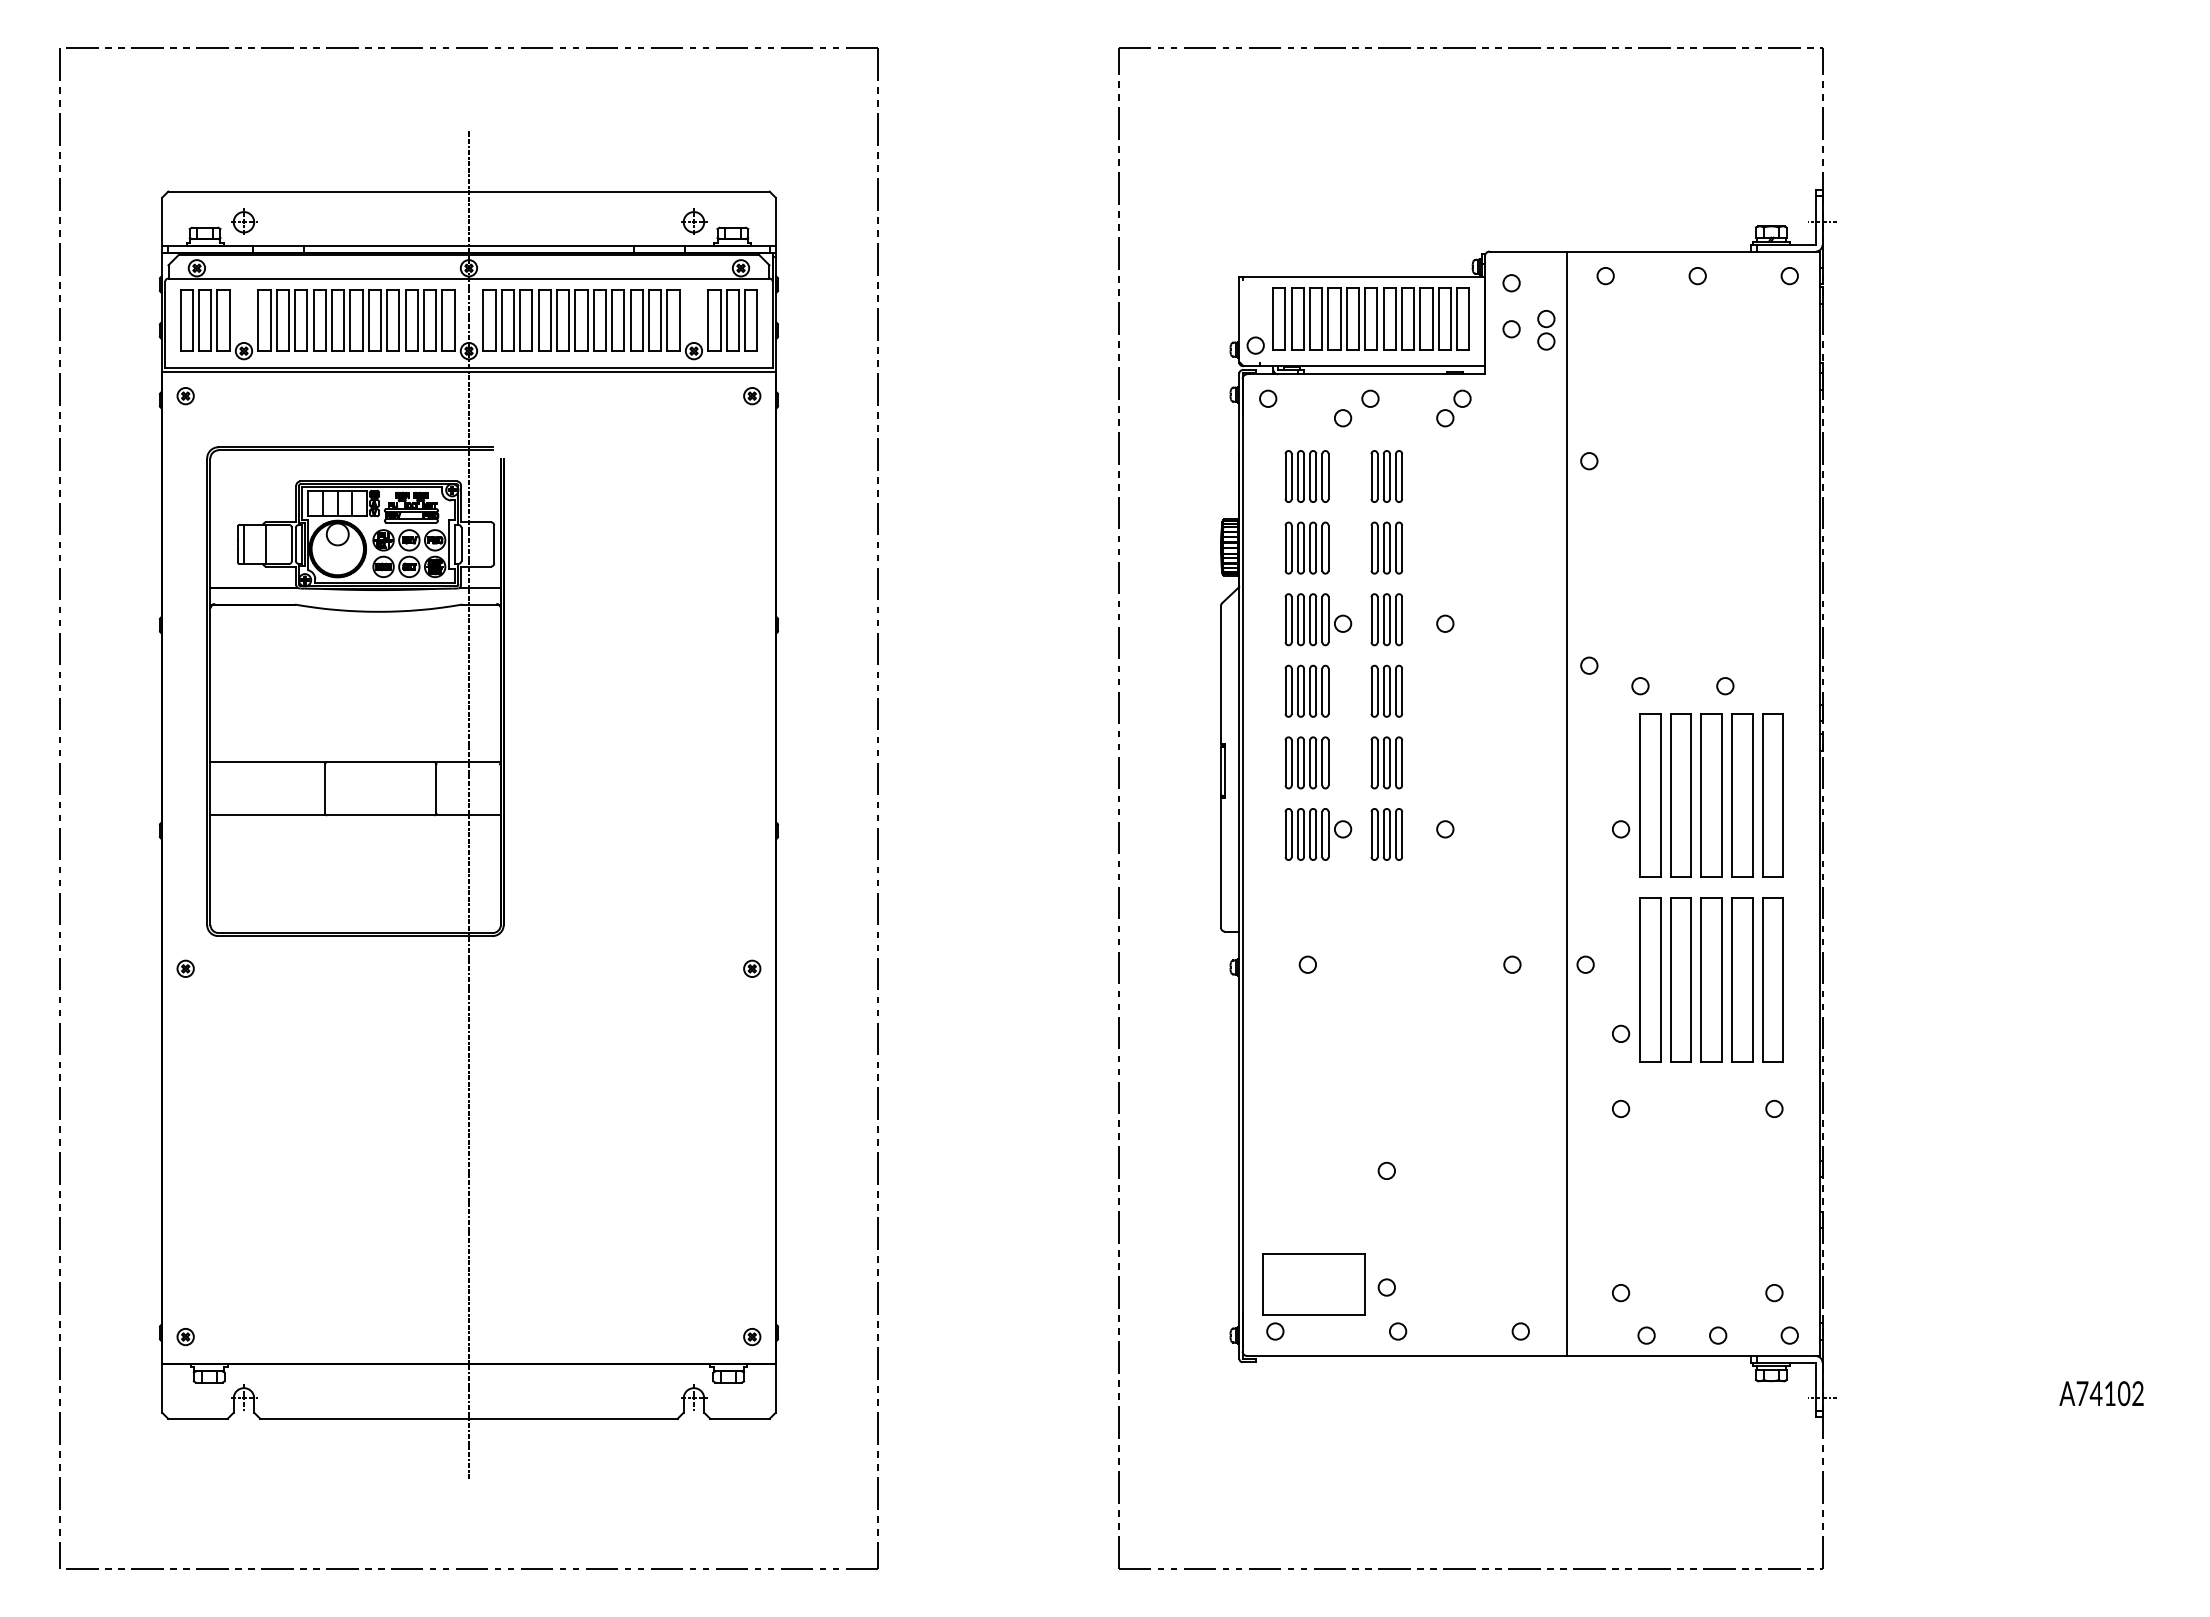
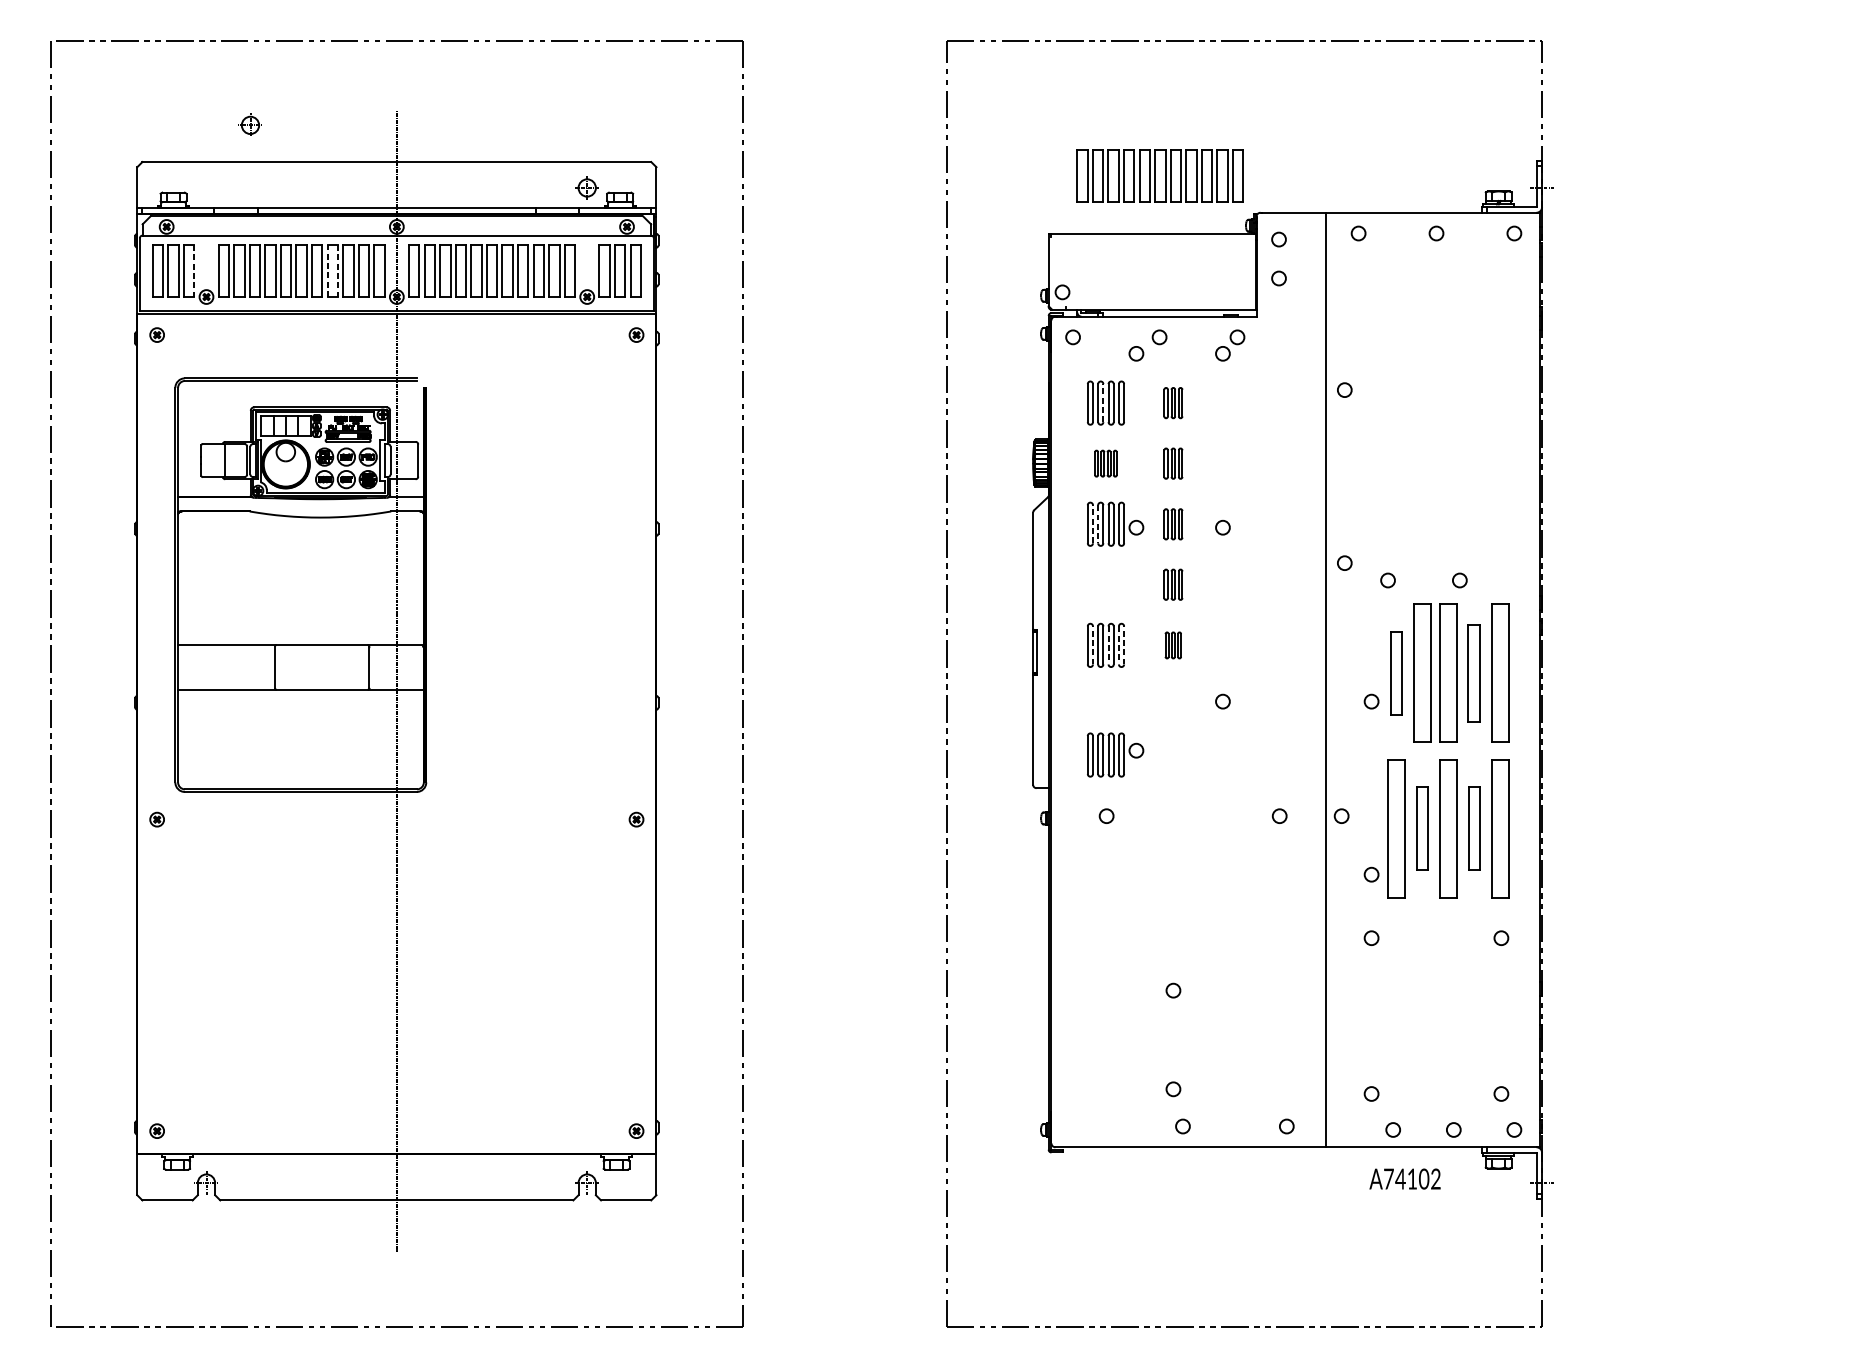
part: (244, 221) -> (250, 124), moved
part: (1370, 318) -> (1159, 175), moved
line: (229, 320) -> (194, 271), solid -> dashed
line: (387, 320) -> (327, 271), solid -> dashed
line: (399, 320) -> (338, 271), solid -> dashed
part: (1546, 330) -> (1308, 279), removed
line: (1304, 476) -> (1103, 403), solid -> dashed
part: (1386, 476) -> (1173, 403), size x0.7
line: (243, 544) -> (206, 460), removed
part: (1306, 547) -> (1105, 463), size x0.6
part: (1386, 547) -> (1173, 463), size x0.7
line: (1291, 619) -> (1092, 524), solid -> dashed
part: (1386, 619) -> (1173, 524), size x0.7
line: (1297, 620) -> (1097, 524), solid -> dashed
part: (1306, 690) -> (1105, 584), removed
part: (1386, 690) -> (1173, 584), size x0.7
line: (1291, 762) -> (1092, 645), solid -> dashed
line: (1328, 762) -> (1124, 645), solid -> dashed
part: (1386, 762) -> (1173, 645), size x0.6
line: (1310, 763) -> (1108, 645), solid -> dashed
line: (1322, 763) -> (1119, 645), solid -> dashed
part: (1650, 795) -> (1396, 673), size x0.6
part: (1742, 795) -> (1474, 673), size x0.7
part: (1318, 834) -> (1115, 755), moved
part: (1386, 834) -> (1173, 705), removed
part: (1680, 979) -> (1421, 828), size x0.6
part: (1742, 979) -> (1474, 828), size x0.6
part: (1313, 1296) -> (1111, 1096), removed
text: (2101, 1393) -> (1405, 1178), moved

